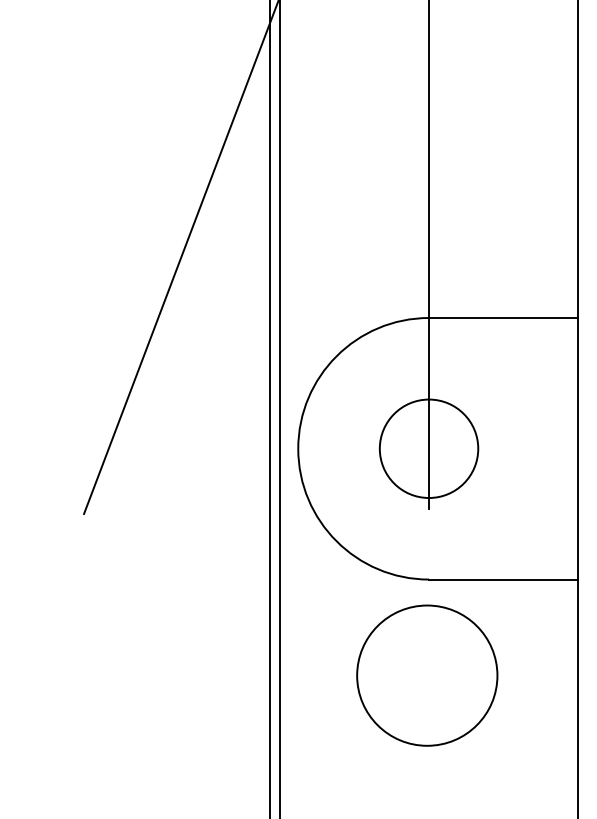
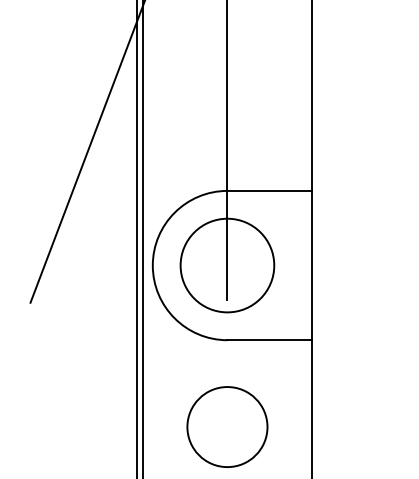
circle: (429, 448) -> (227, 265), size x1.67
circle: (427, 674) -> (227, 426), moved

